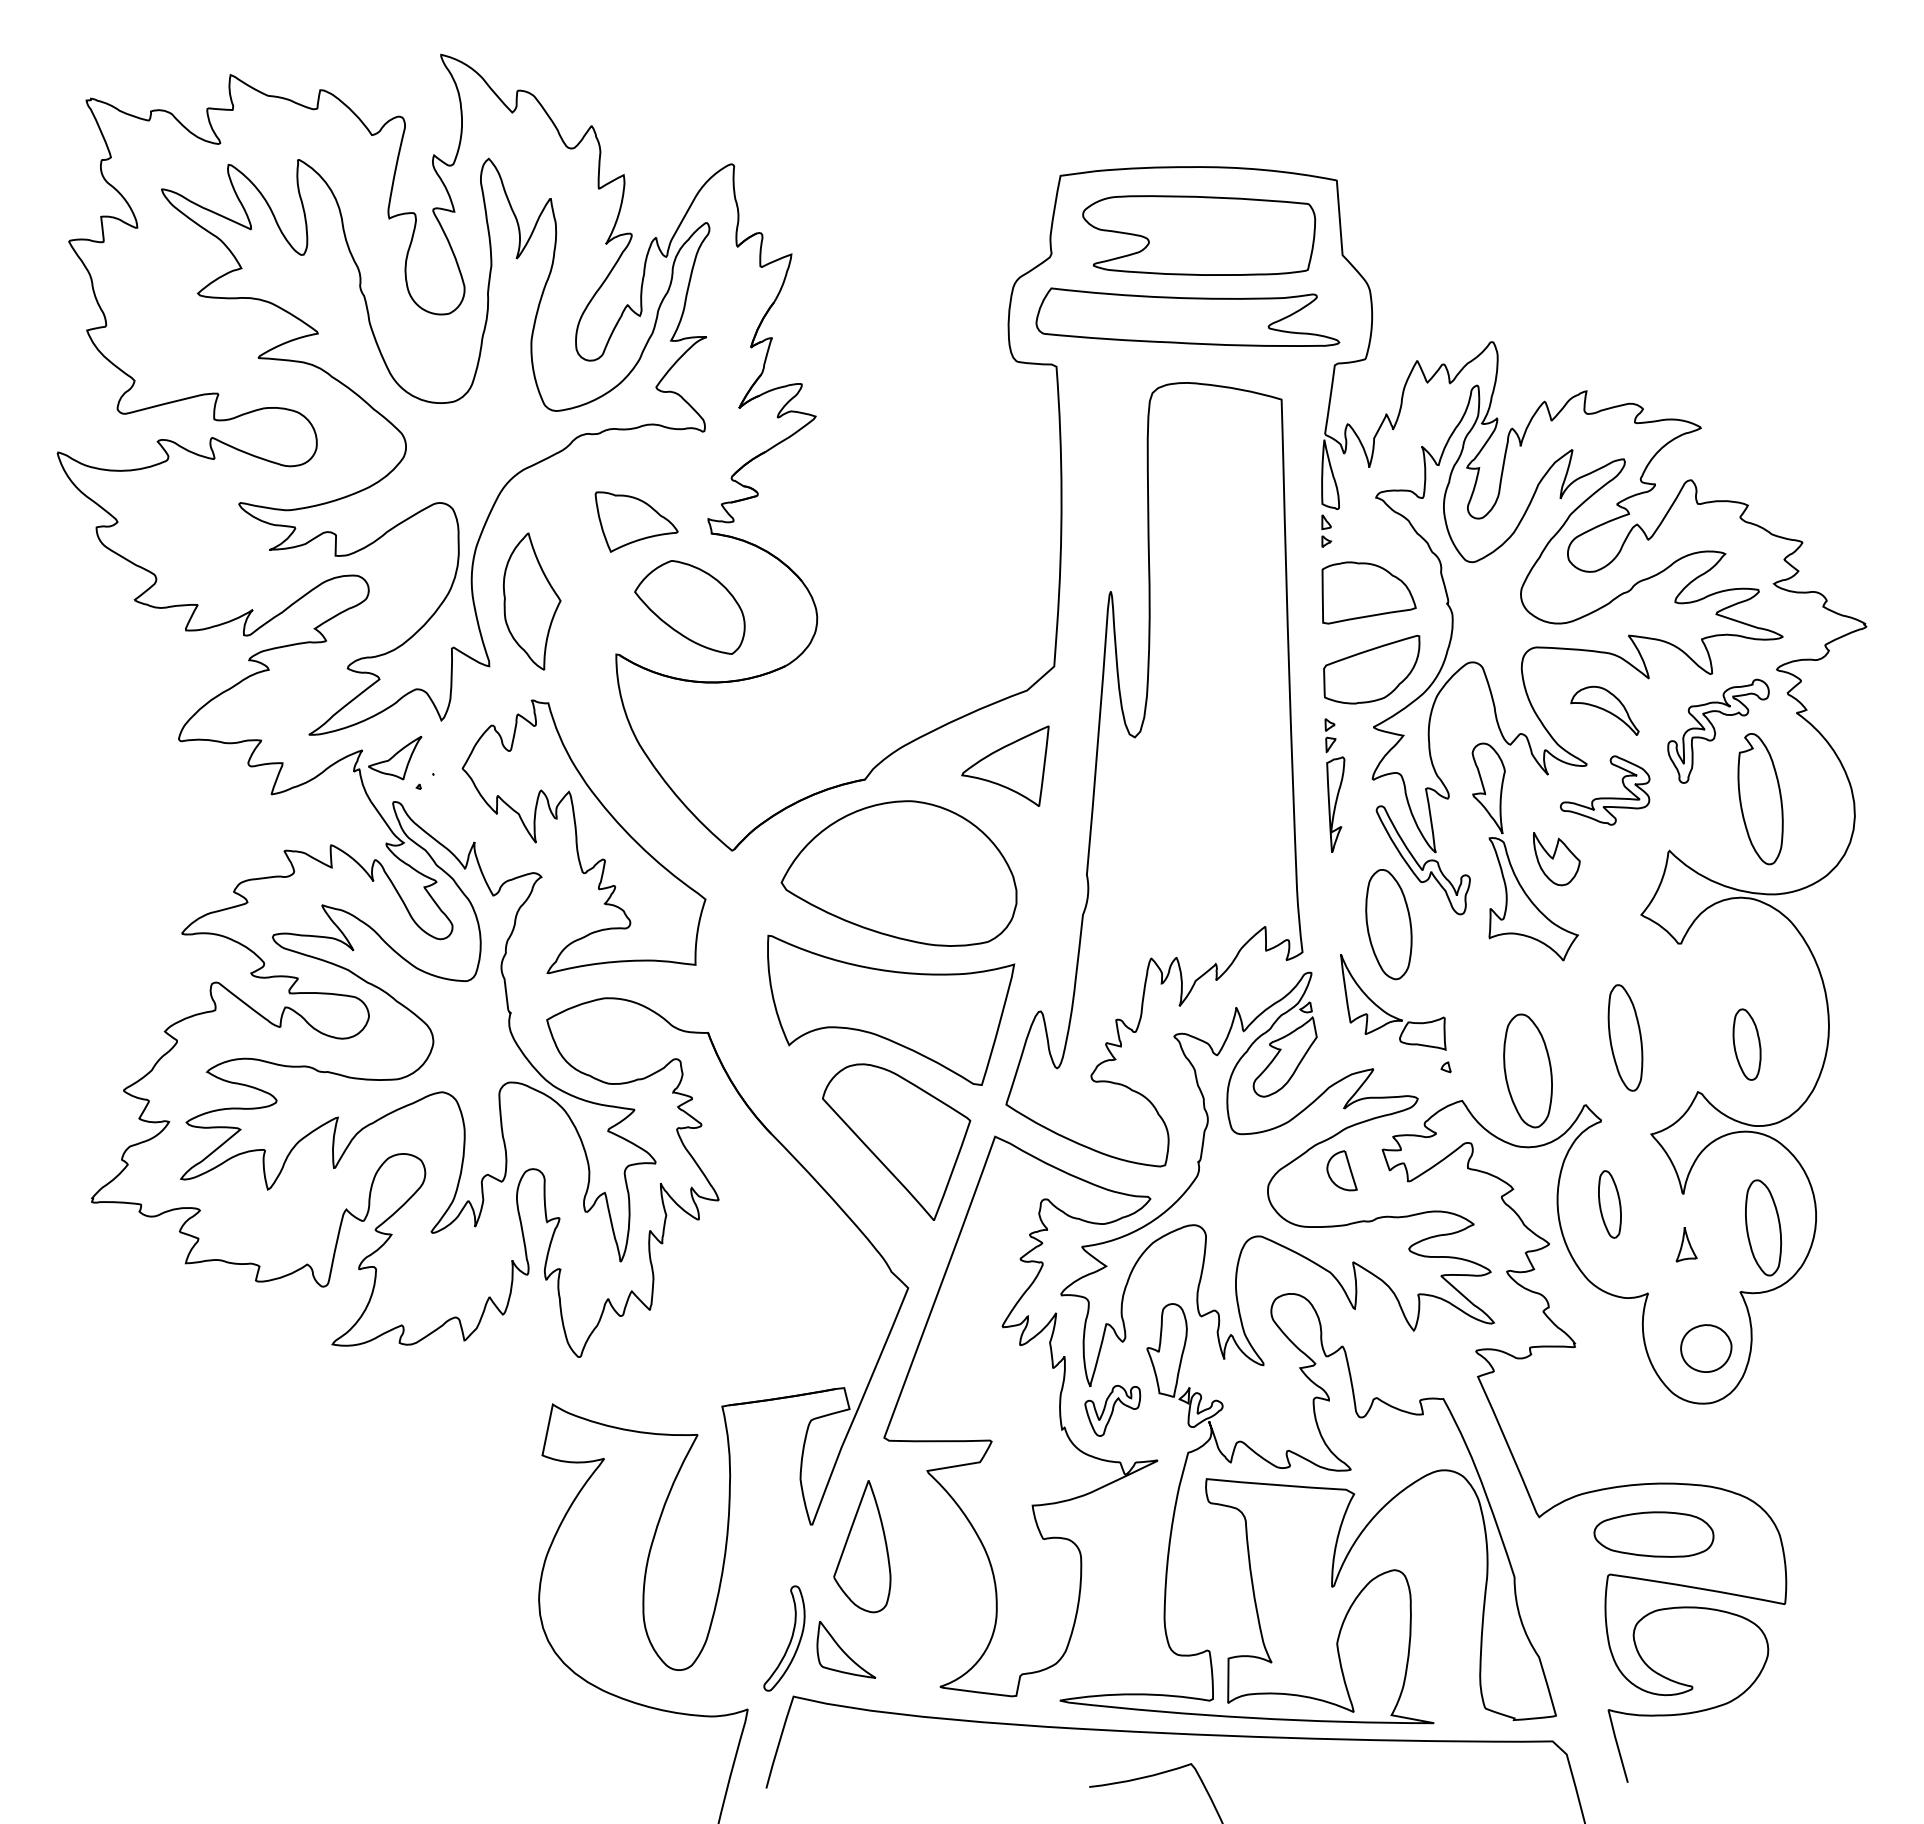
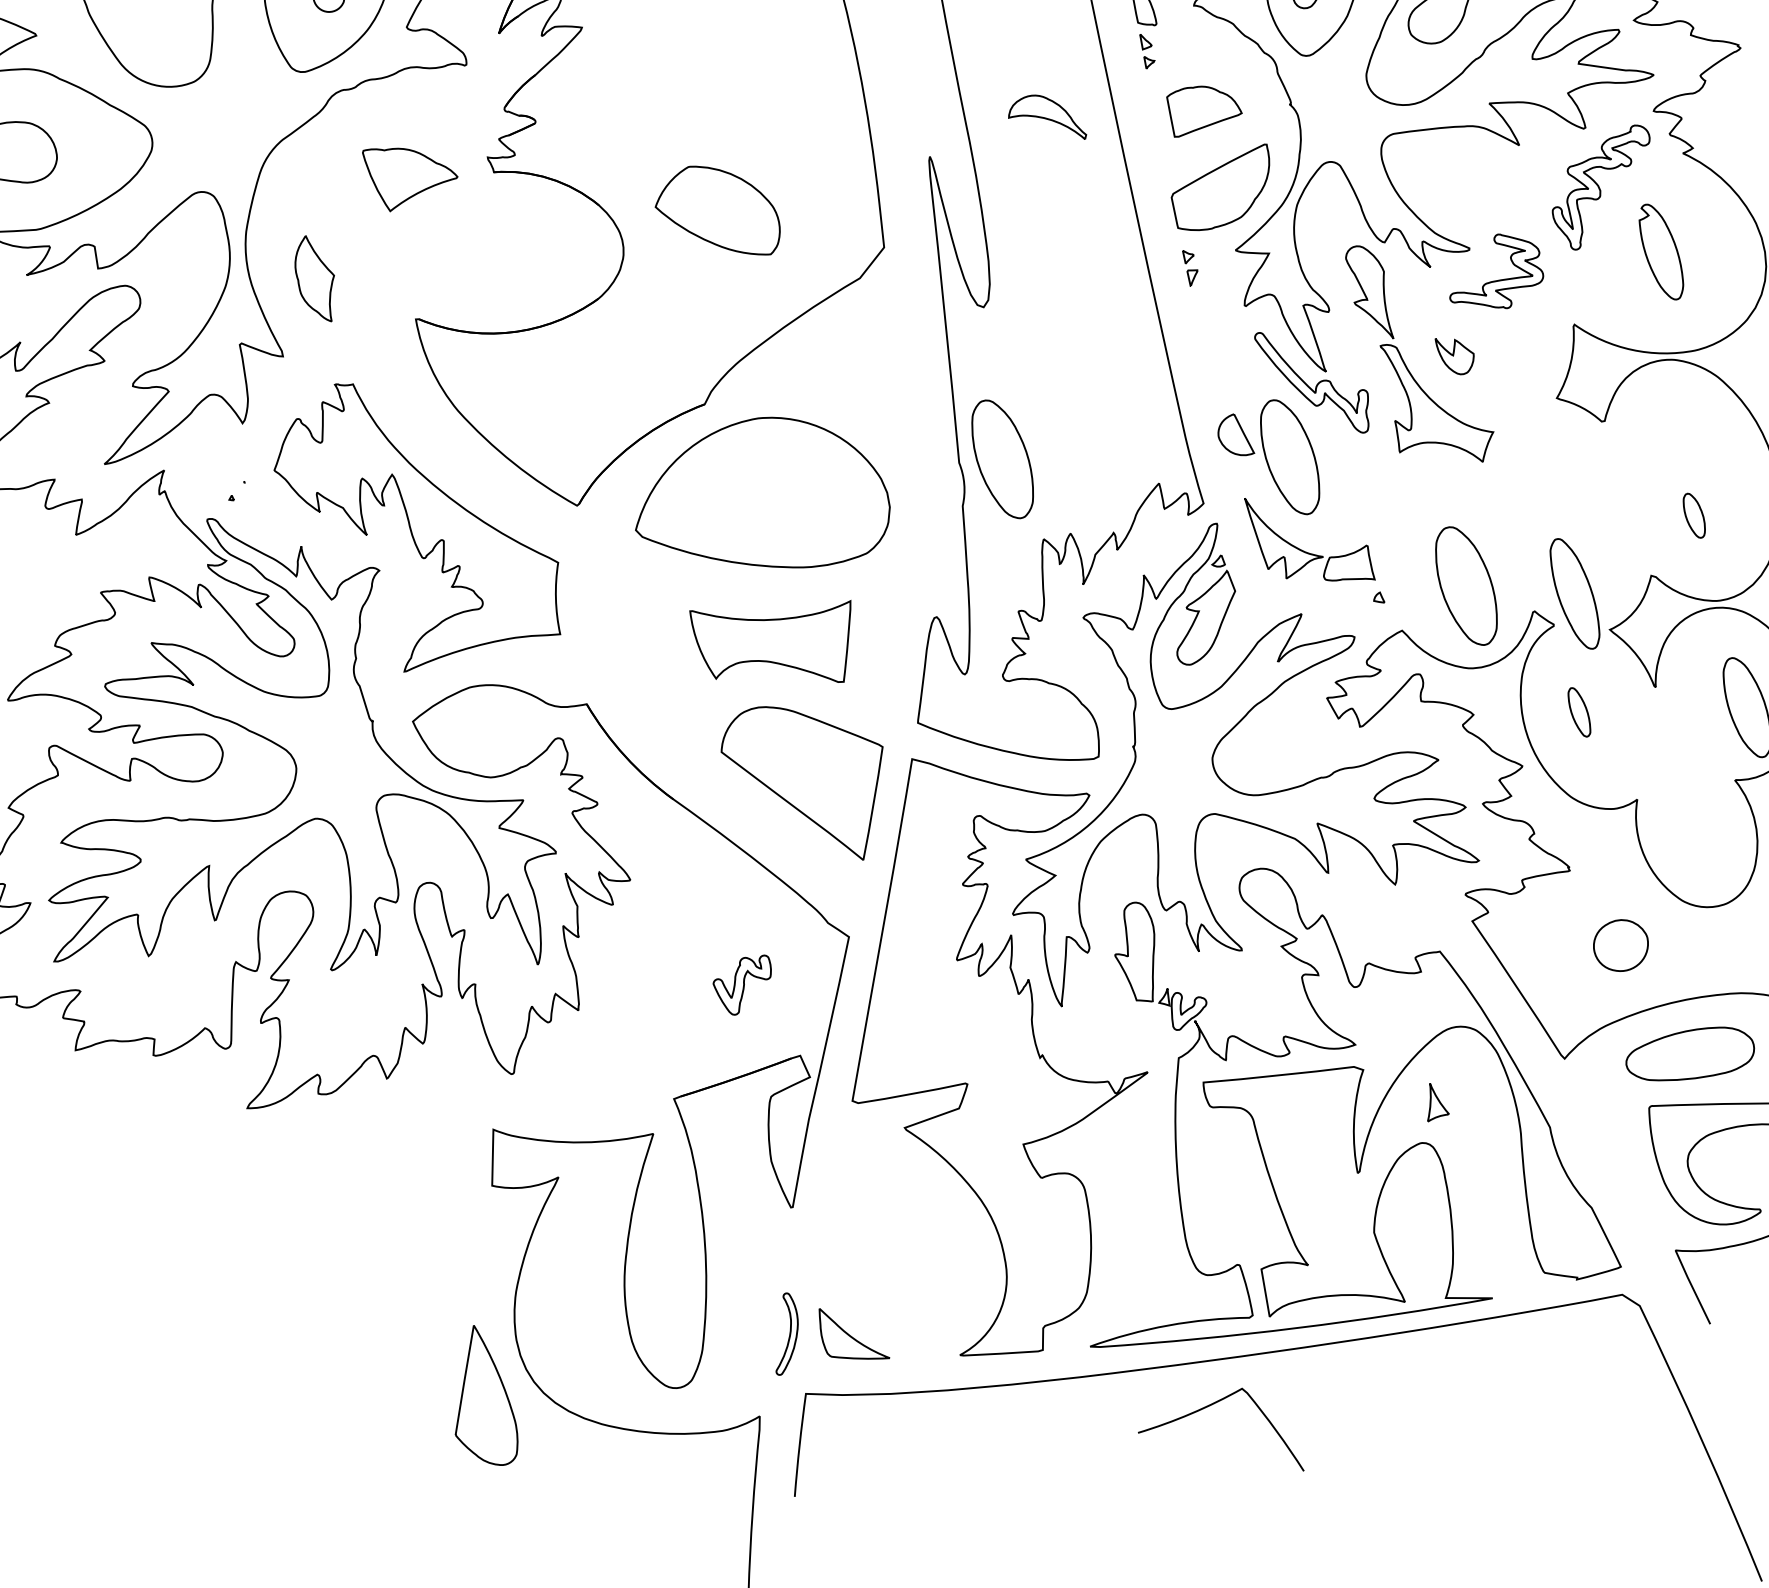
part: (1368, 592) -> (1204, 107), size x0.7
part: (531, 601) -> (315, 279), size x0.6
part: (689, 607) -> (716, 213), moved
part: (1604, 710) -> (1045, 119), moved
part: (395, 758) -> (201, 472), removed
part: (1005, 765) -> (851, 362), removed
part: (1760, 799) -> (1661, 252), size x0.7
part: (1335, 804) -> (1210, 339), removed
part: (1556, 859) -> (1455, 355), size x0.7
part: (1126, 878) -> (1002, 459), added
part: (891, 1009) -> (777, 643), size x0.6
part: (1625, 1037) -> (1574, 593), moved
part: (1746, 1044) -> (1693, 515), size x0.6
part: (1341, 1170) -> (1234, 435), moved
part: (1609, 1204) -> (1578, 712), size x0.7
part: (1686, 1244) -> (1435, 1101), moved
part: (1706, 1348) -> (1621, 945), moved
part: (1112, 1410) -> (743, 985), moved
part: (862, 1546) -> (480, 1396), moved
part: (784, 1638) -> (785, 1333), size x0.7

